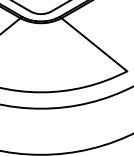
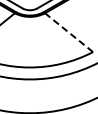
line: (95, 44) -> (69, 32), solid -> dashed

